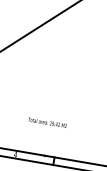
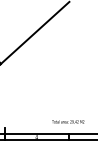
text: (47, 122) -> (68, 121), moved

